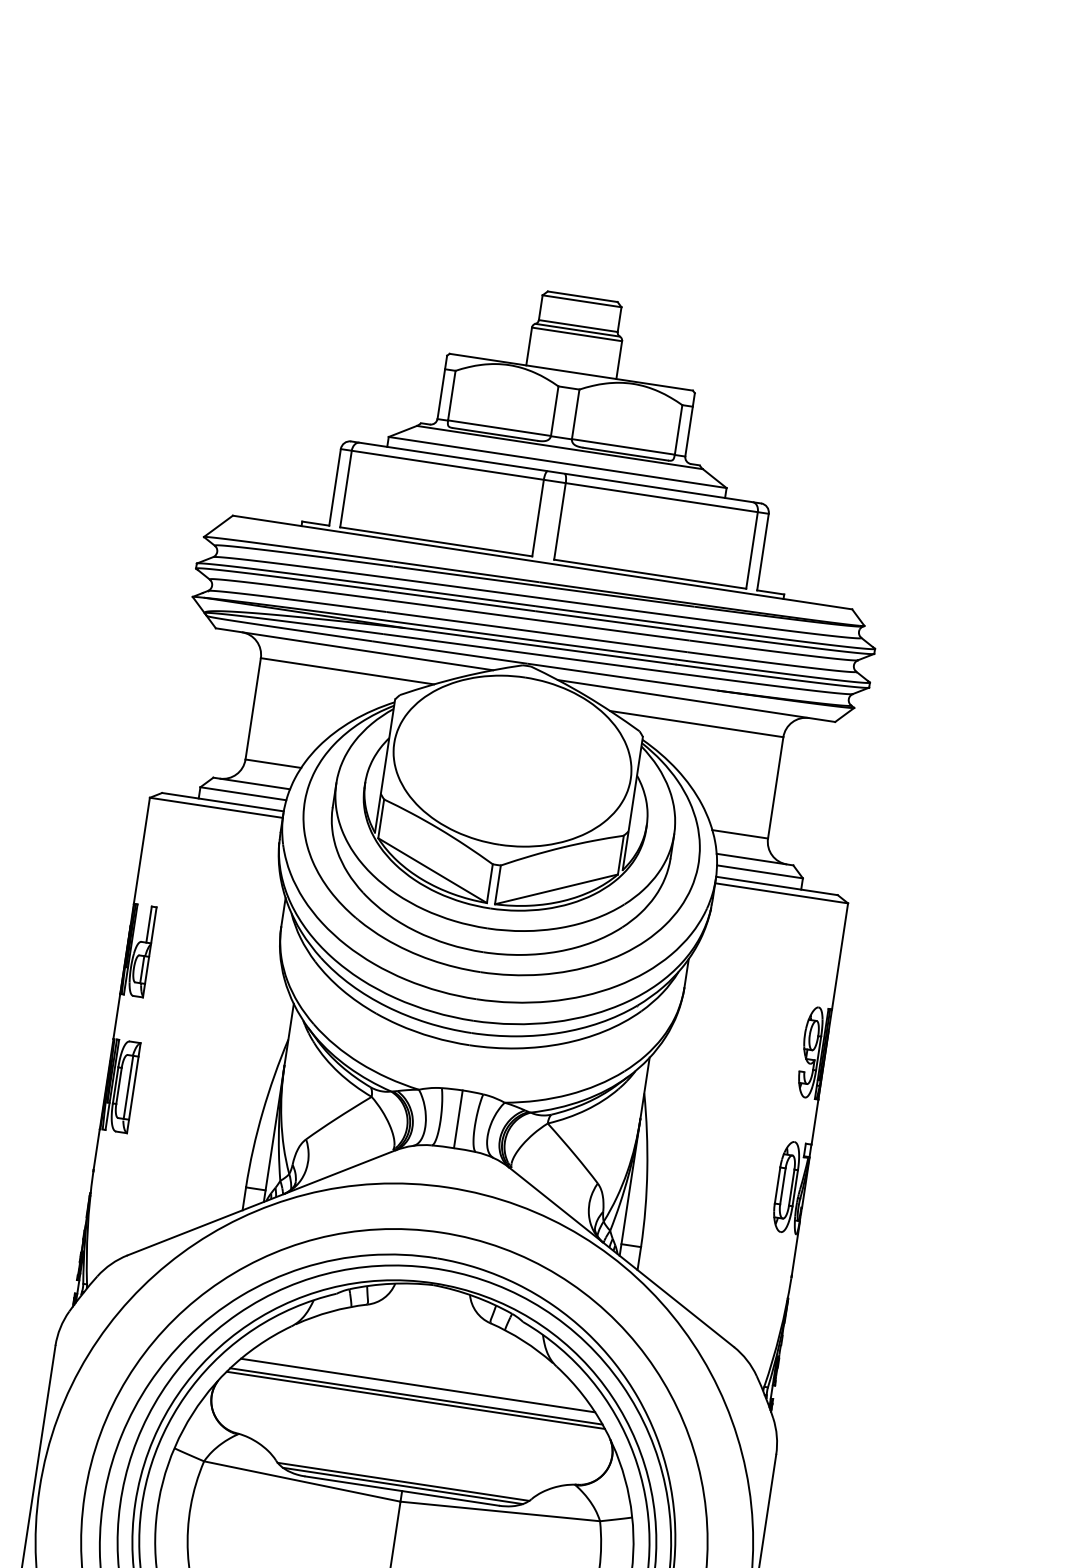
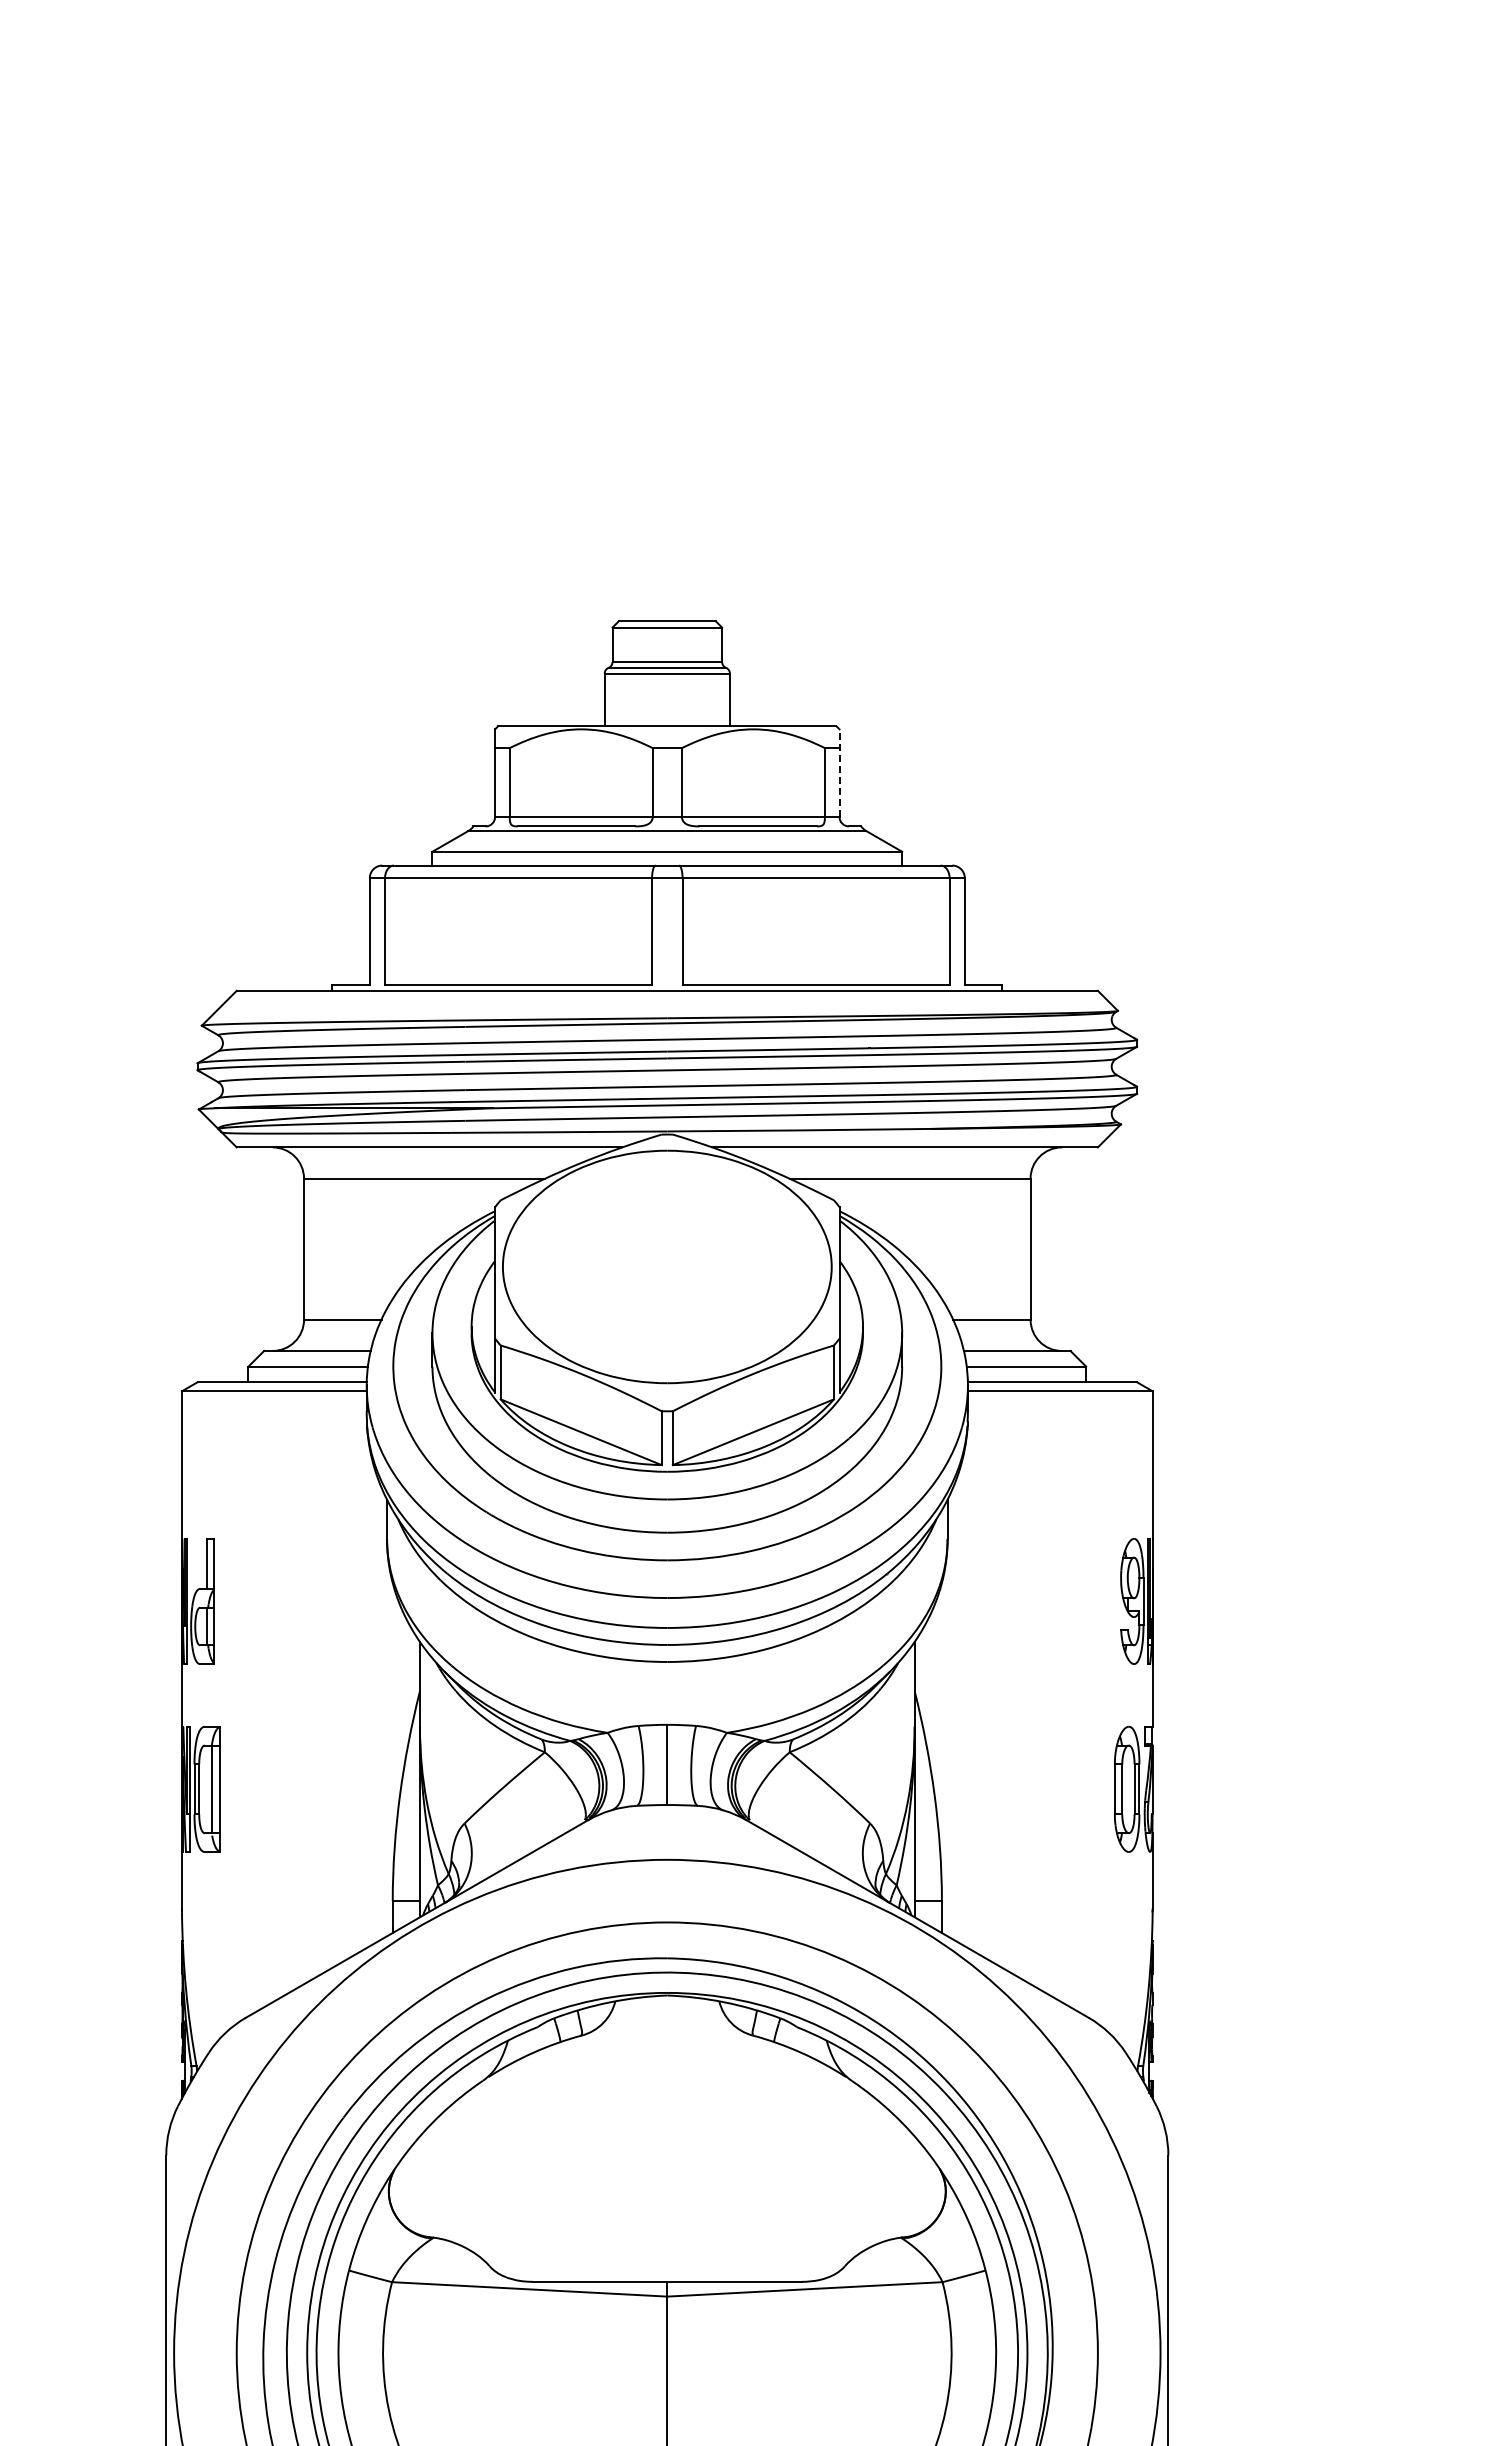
line: (690, 424) -> (839, 773), solid -> dashed
line: (418, 1385) -> (667, 2135), removed
line: (416, 1396) -> (667, 2150), removed
line: (416, 1400) -> (667, 2155), removed
line: (403, 1482) -> (667, 2269), removed
line: (403, 1485) -> (667, 2274), removed

